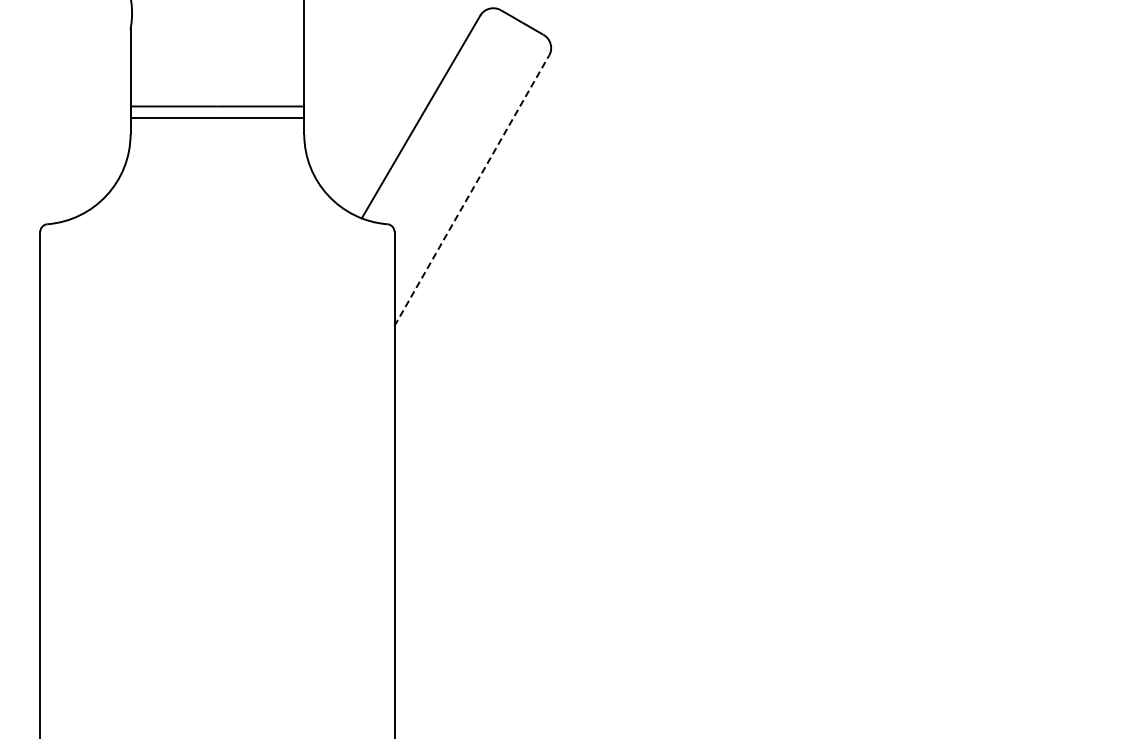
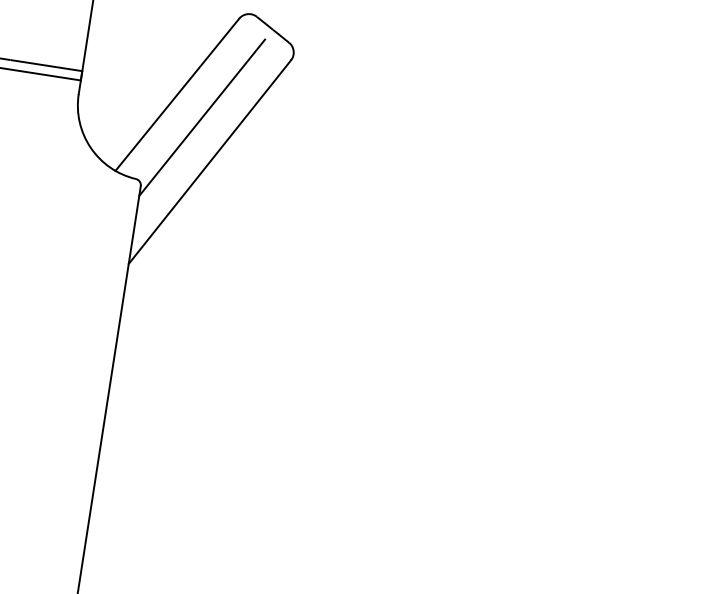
line: (454, 139) -> (202, 117), added
line: (471, 190) -> (209, 161), dashed -> solid

